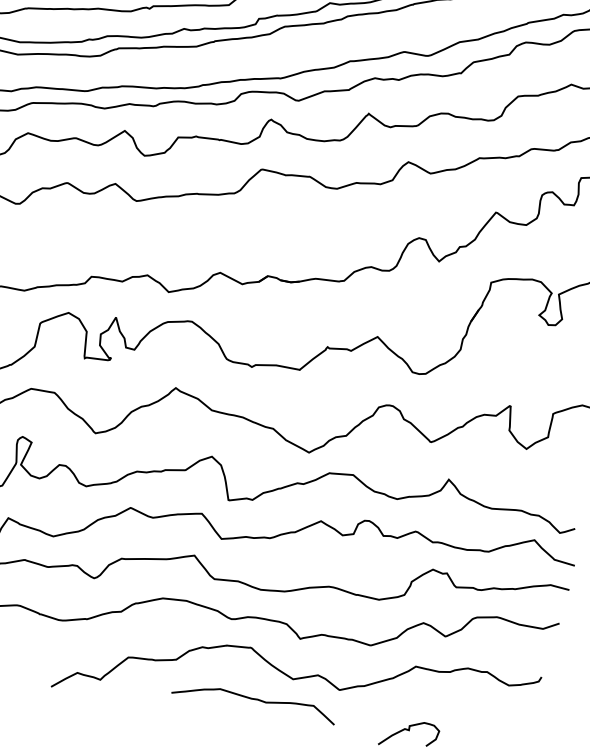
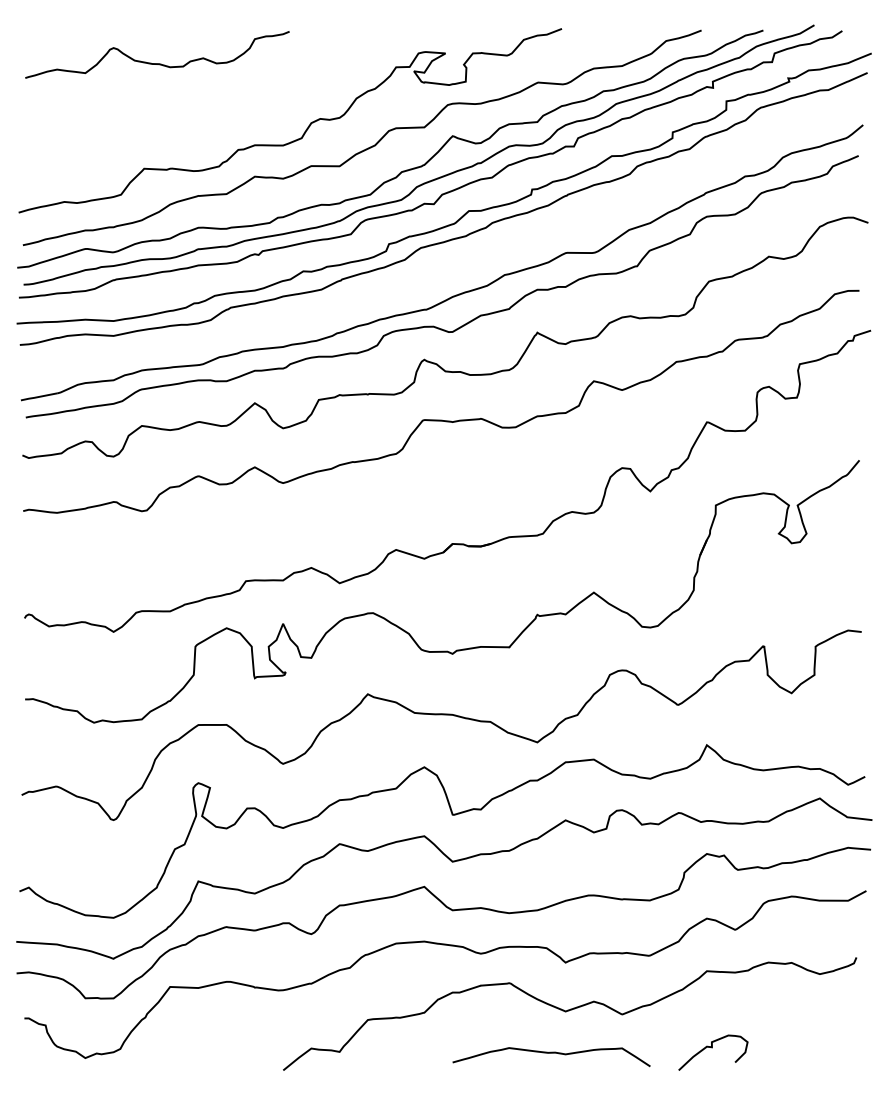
curve: (254, 699) -> (551, 1053), moved

